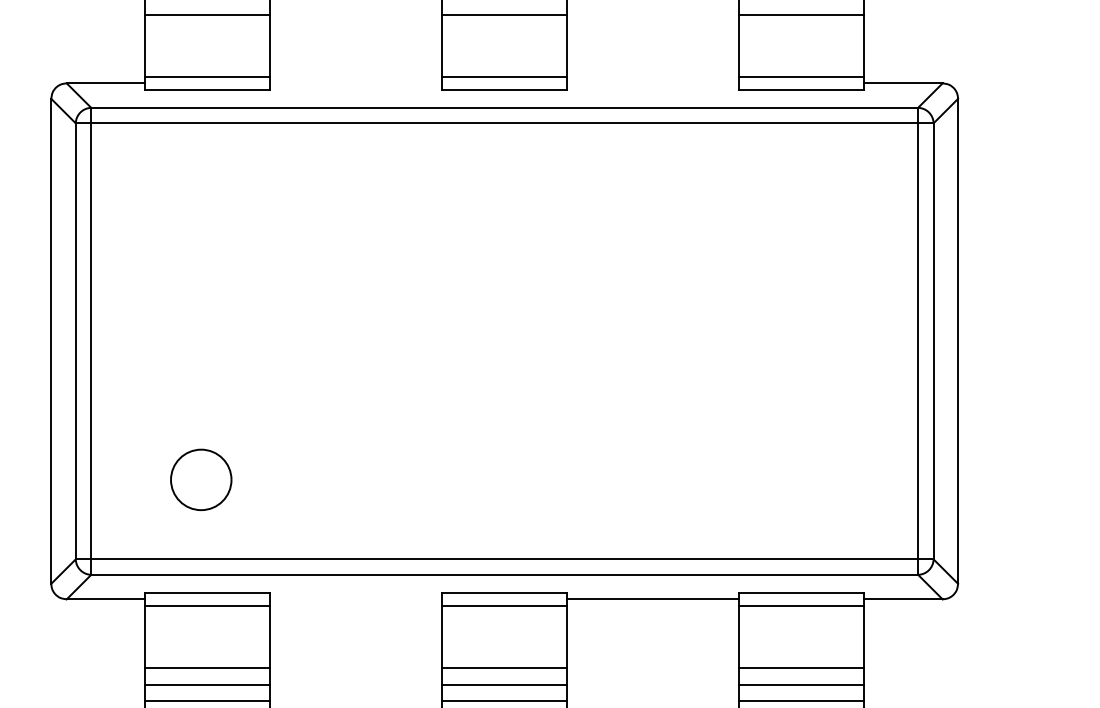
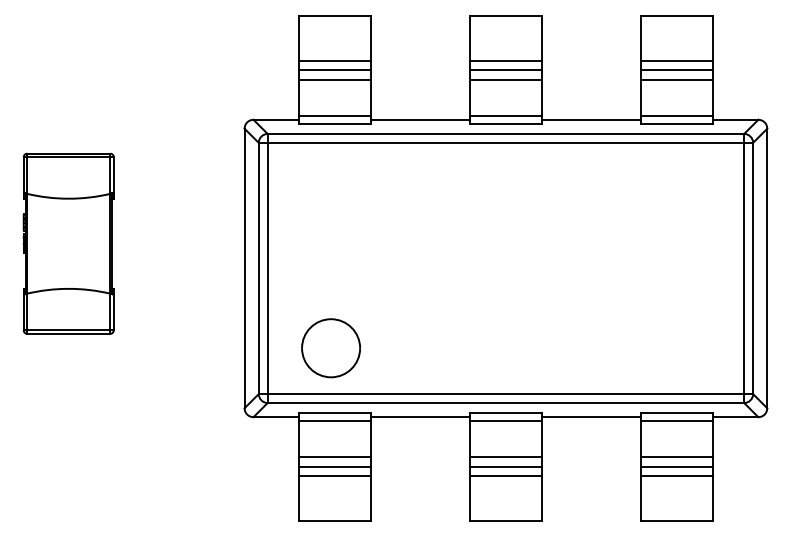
line: (354, 82) -> (419, 119), added
line: (653, 82) -> (591, 119), added
part: (200, 480) -> (330, 348), size x1.67
line: (354, 599) -> (419, 417), added

